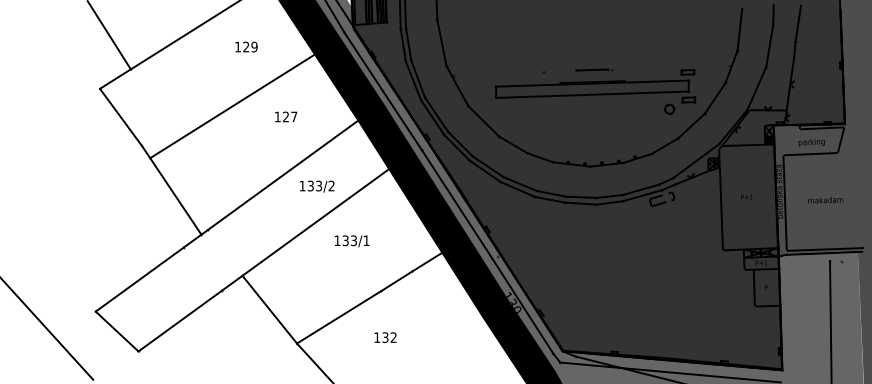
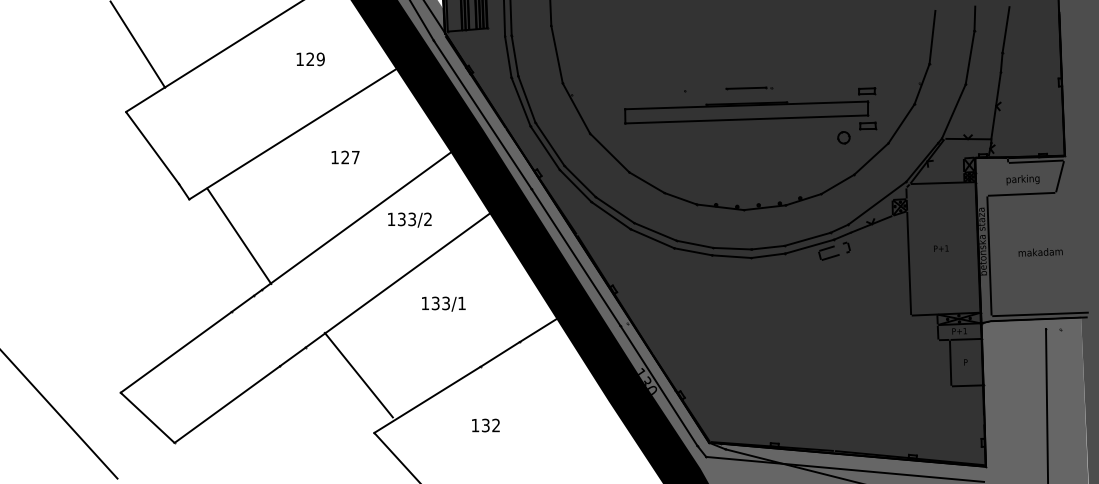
text: (286, 116) -> (345, 156), moved
text: (317, 186) -> (410, 219), moved
line: (175, 196) -> (238, 236), moved
line: (269, 309) -> (358, 374), moved

